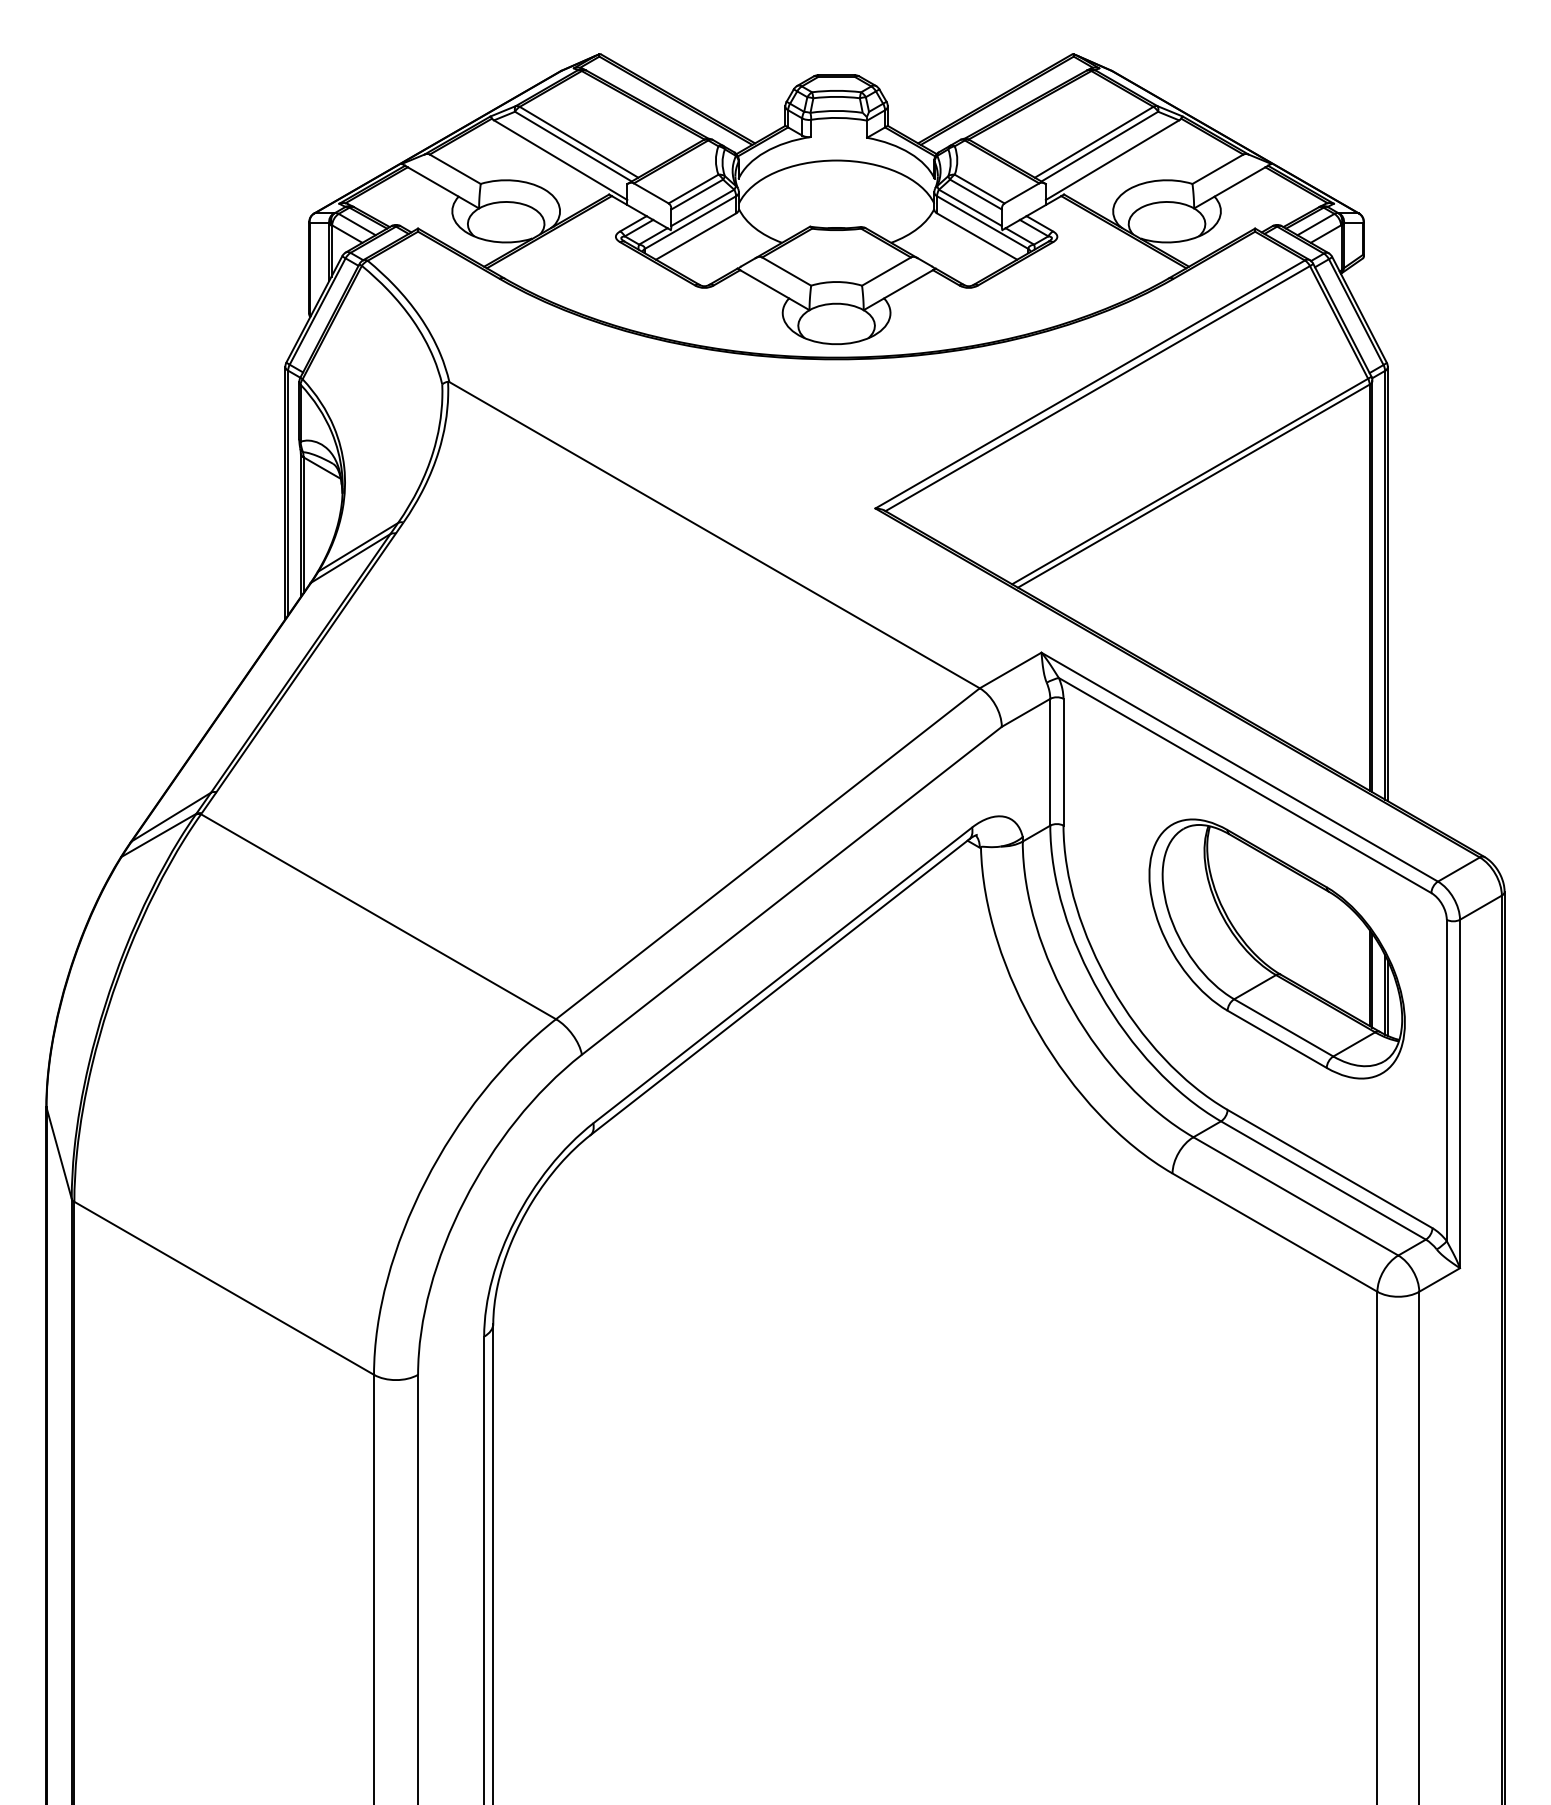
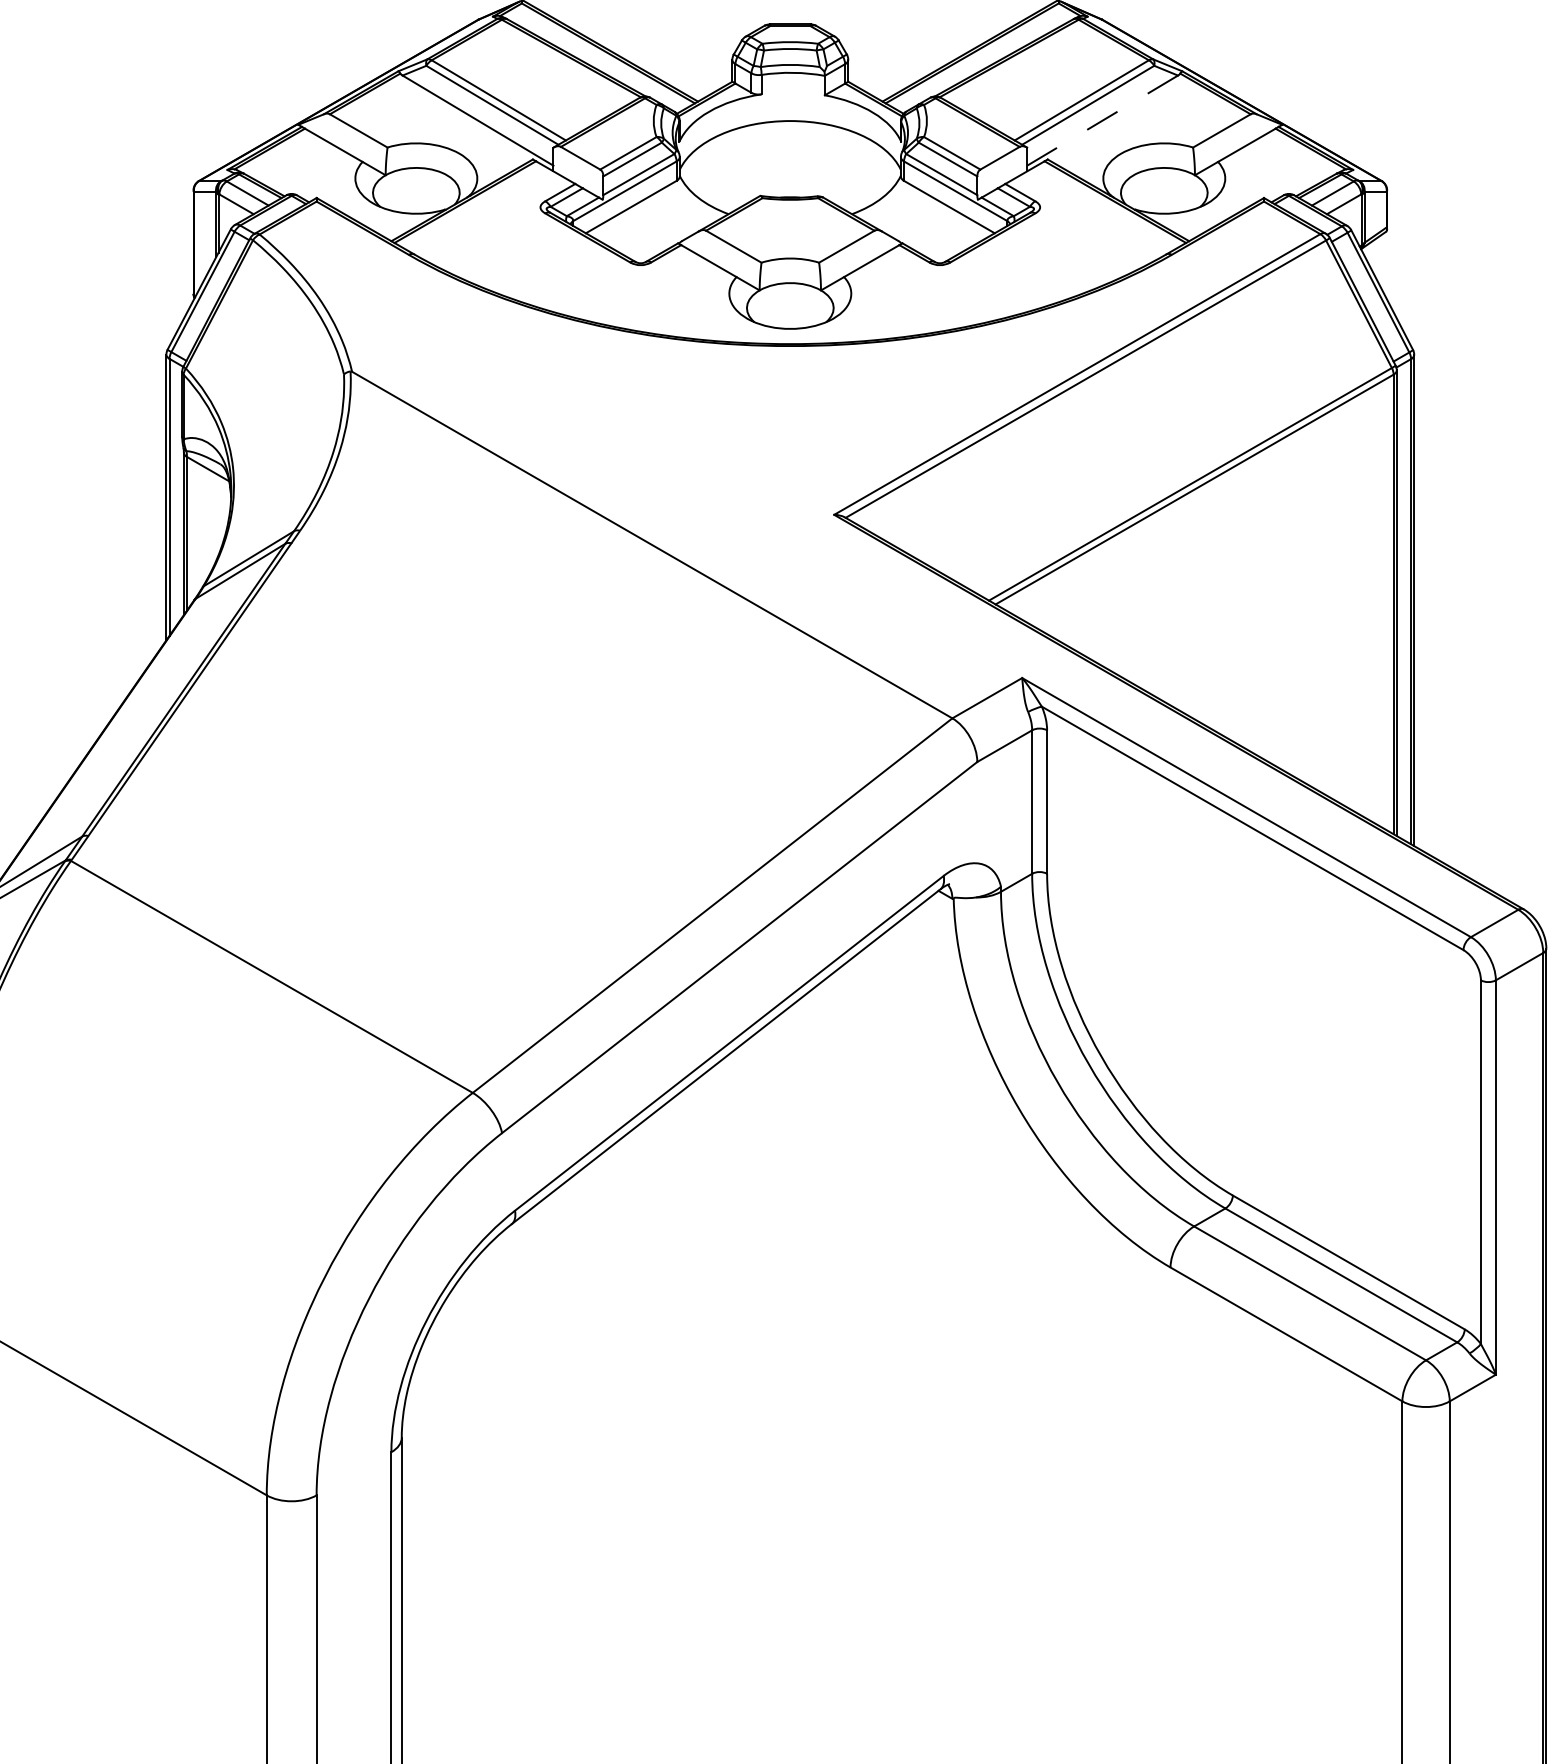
line: (1112, 160) -> (1102, 120), solid -> dashed
part: (1276, 948) -> (1288, 1012), removed

